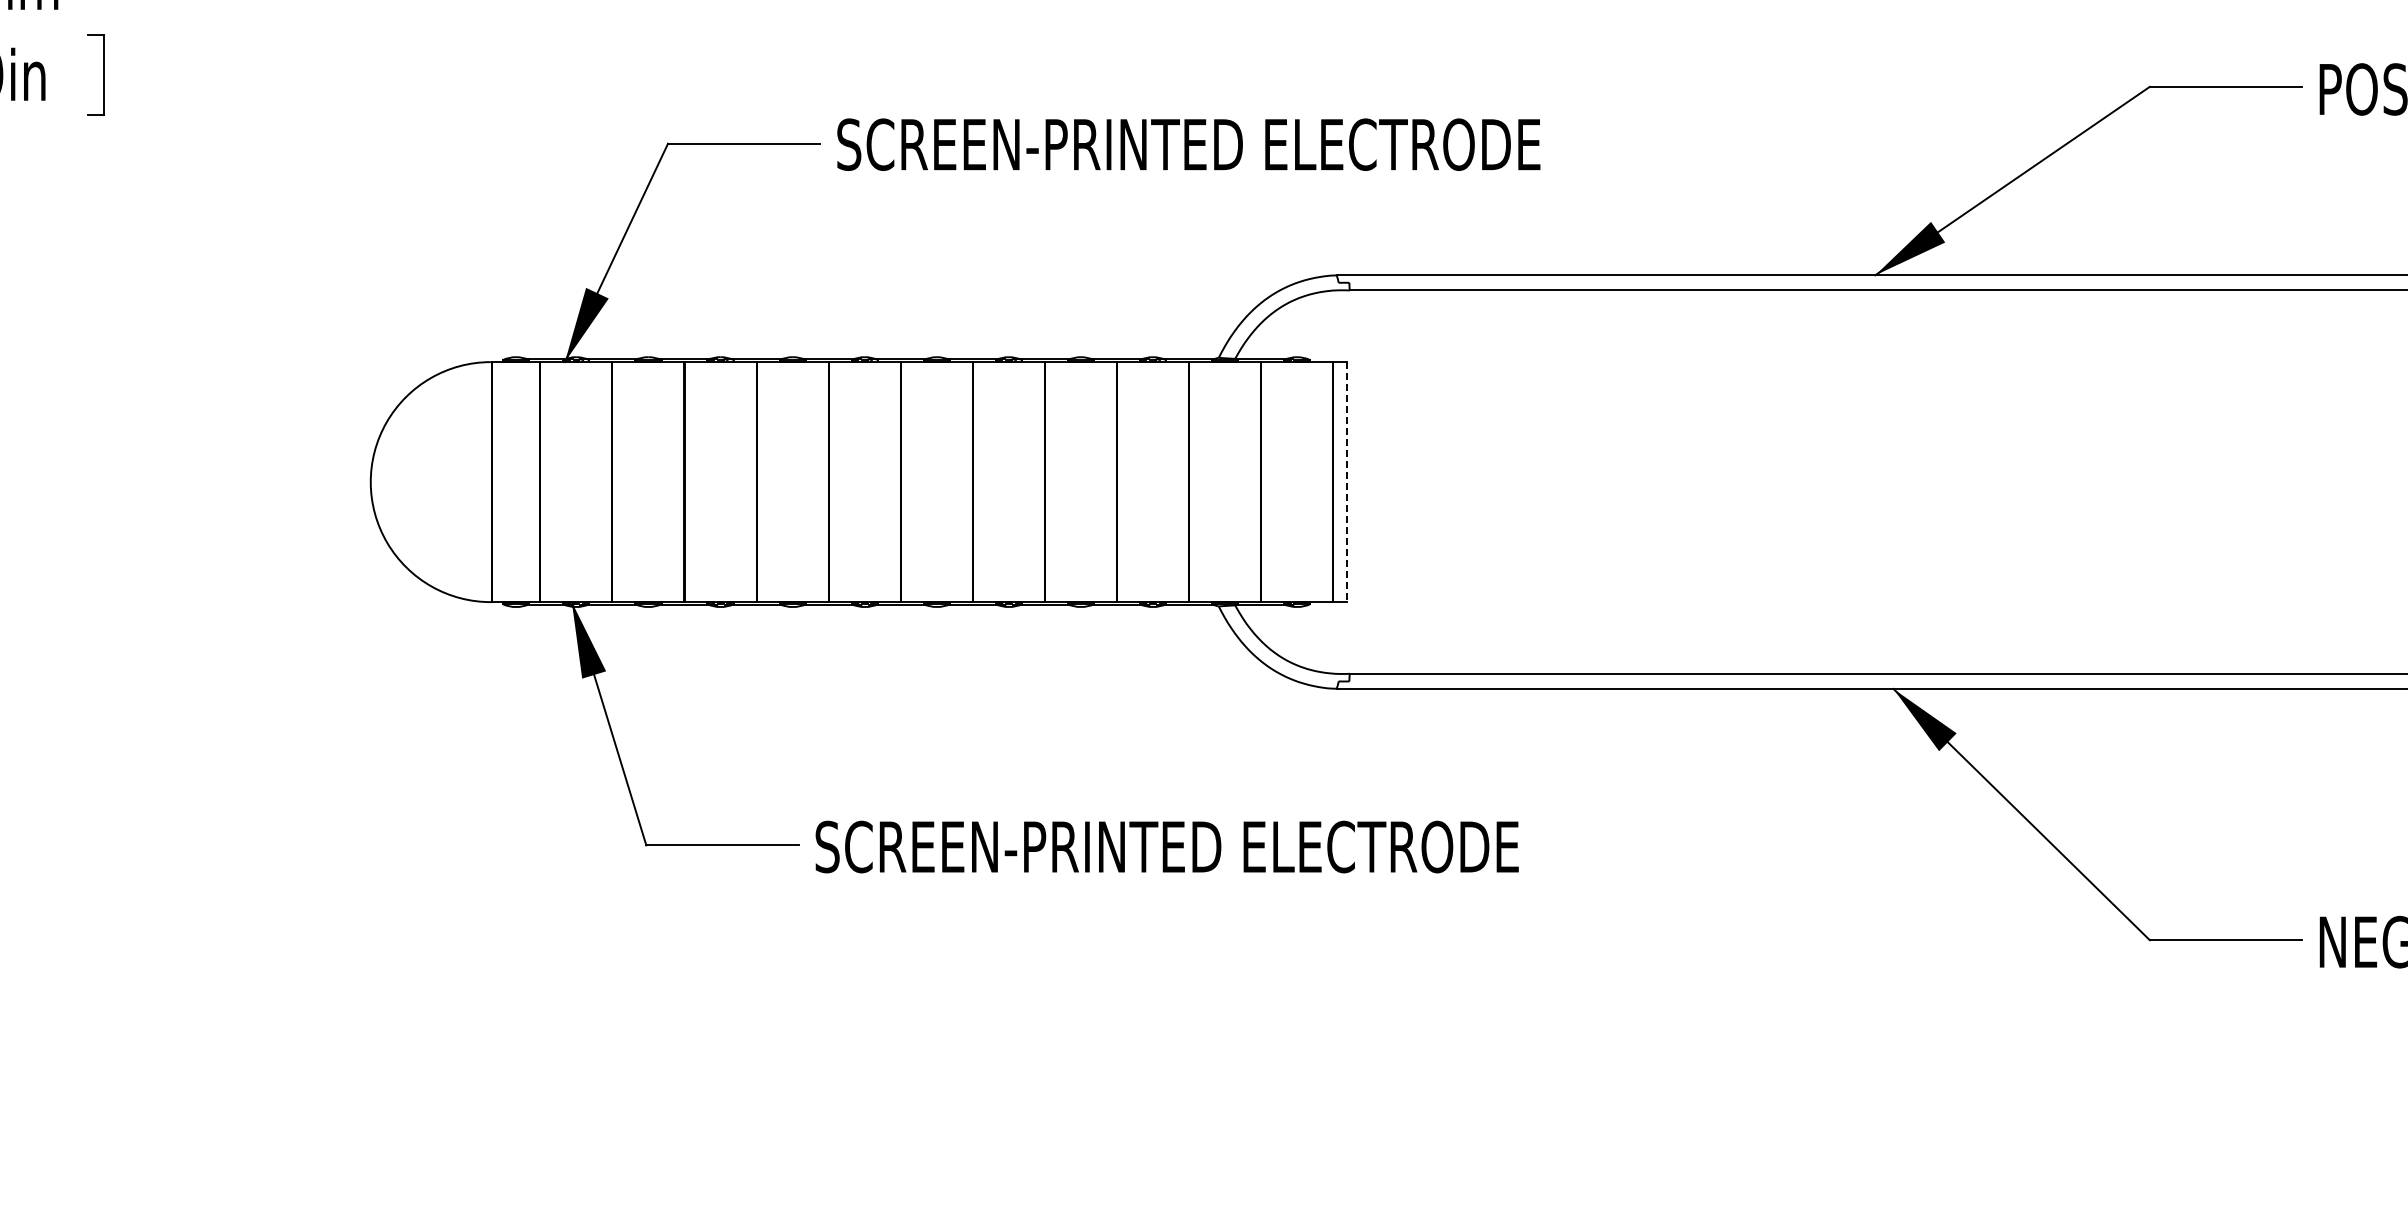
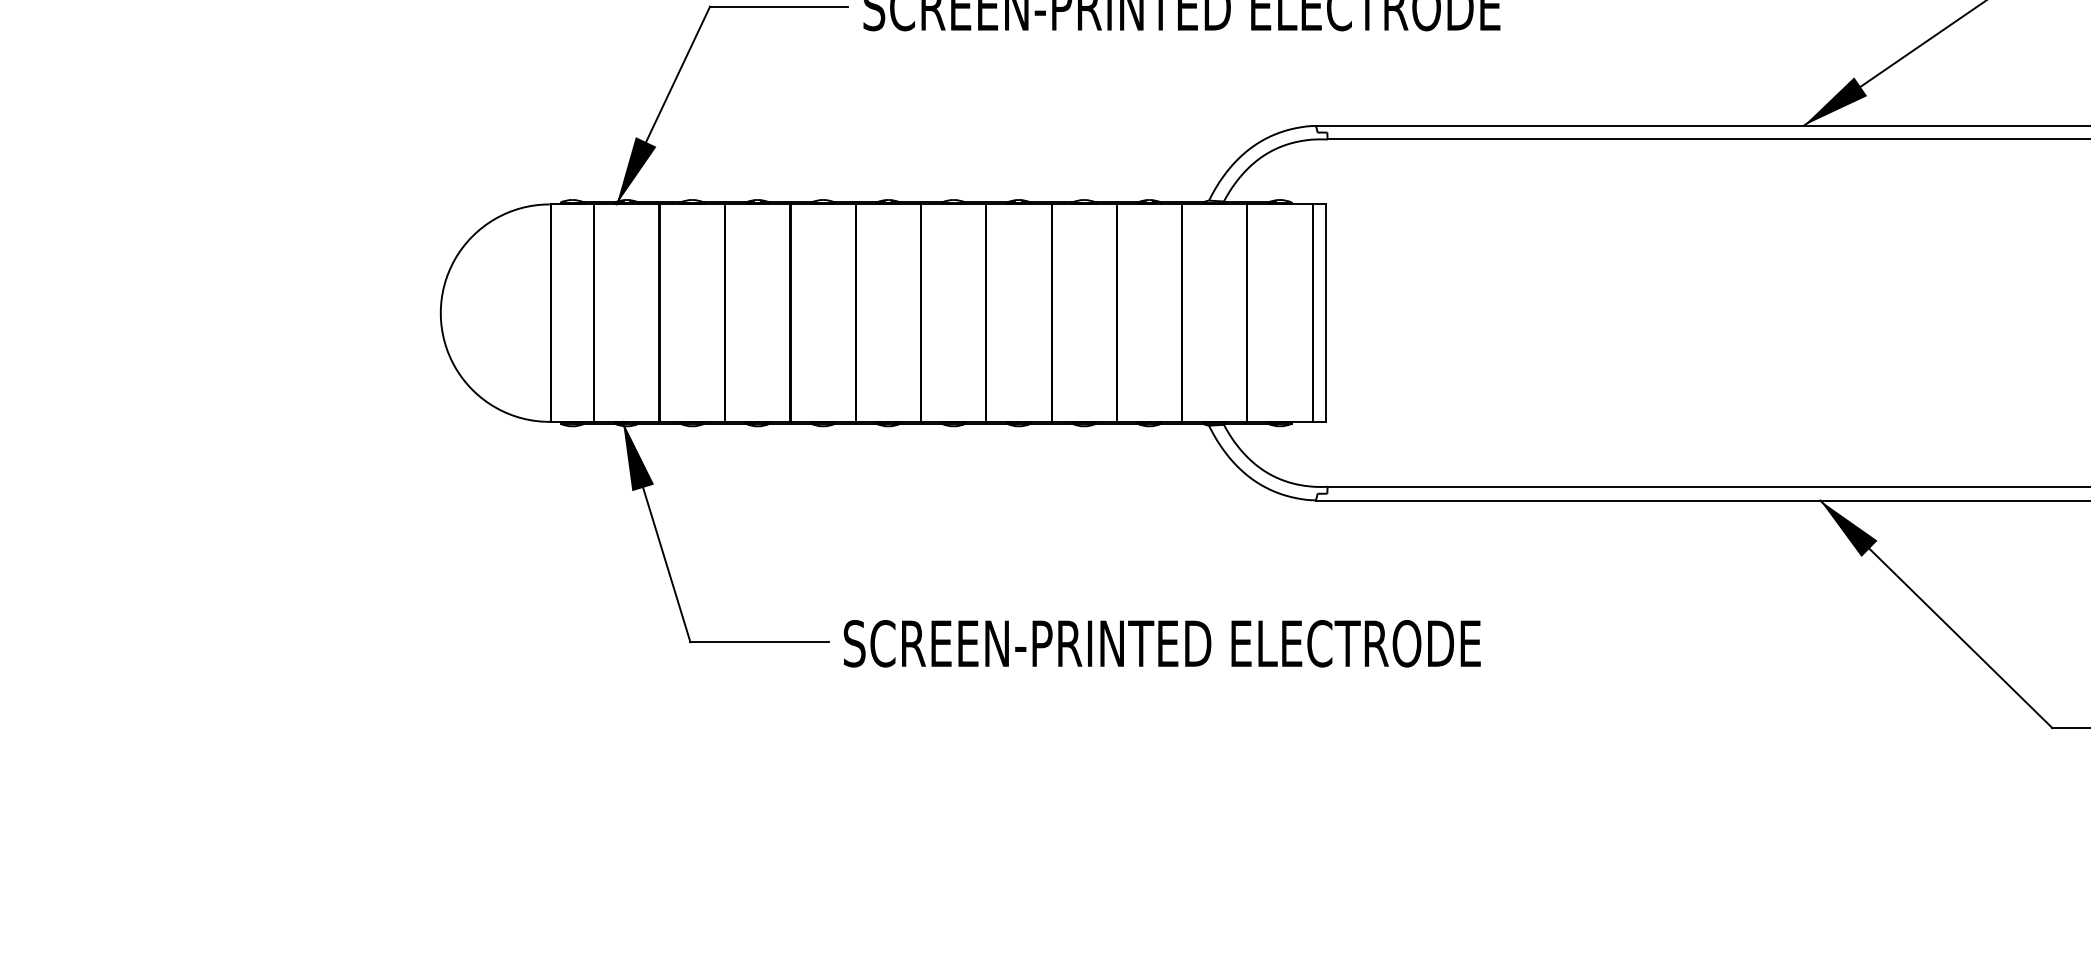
line: (1347, 482) -> (1325, 313), dashed -> solid

